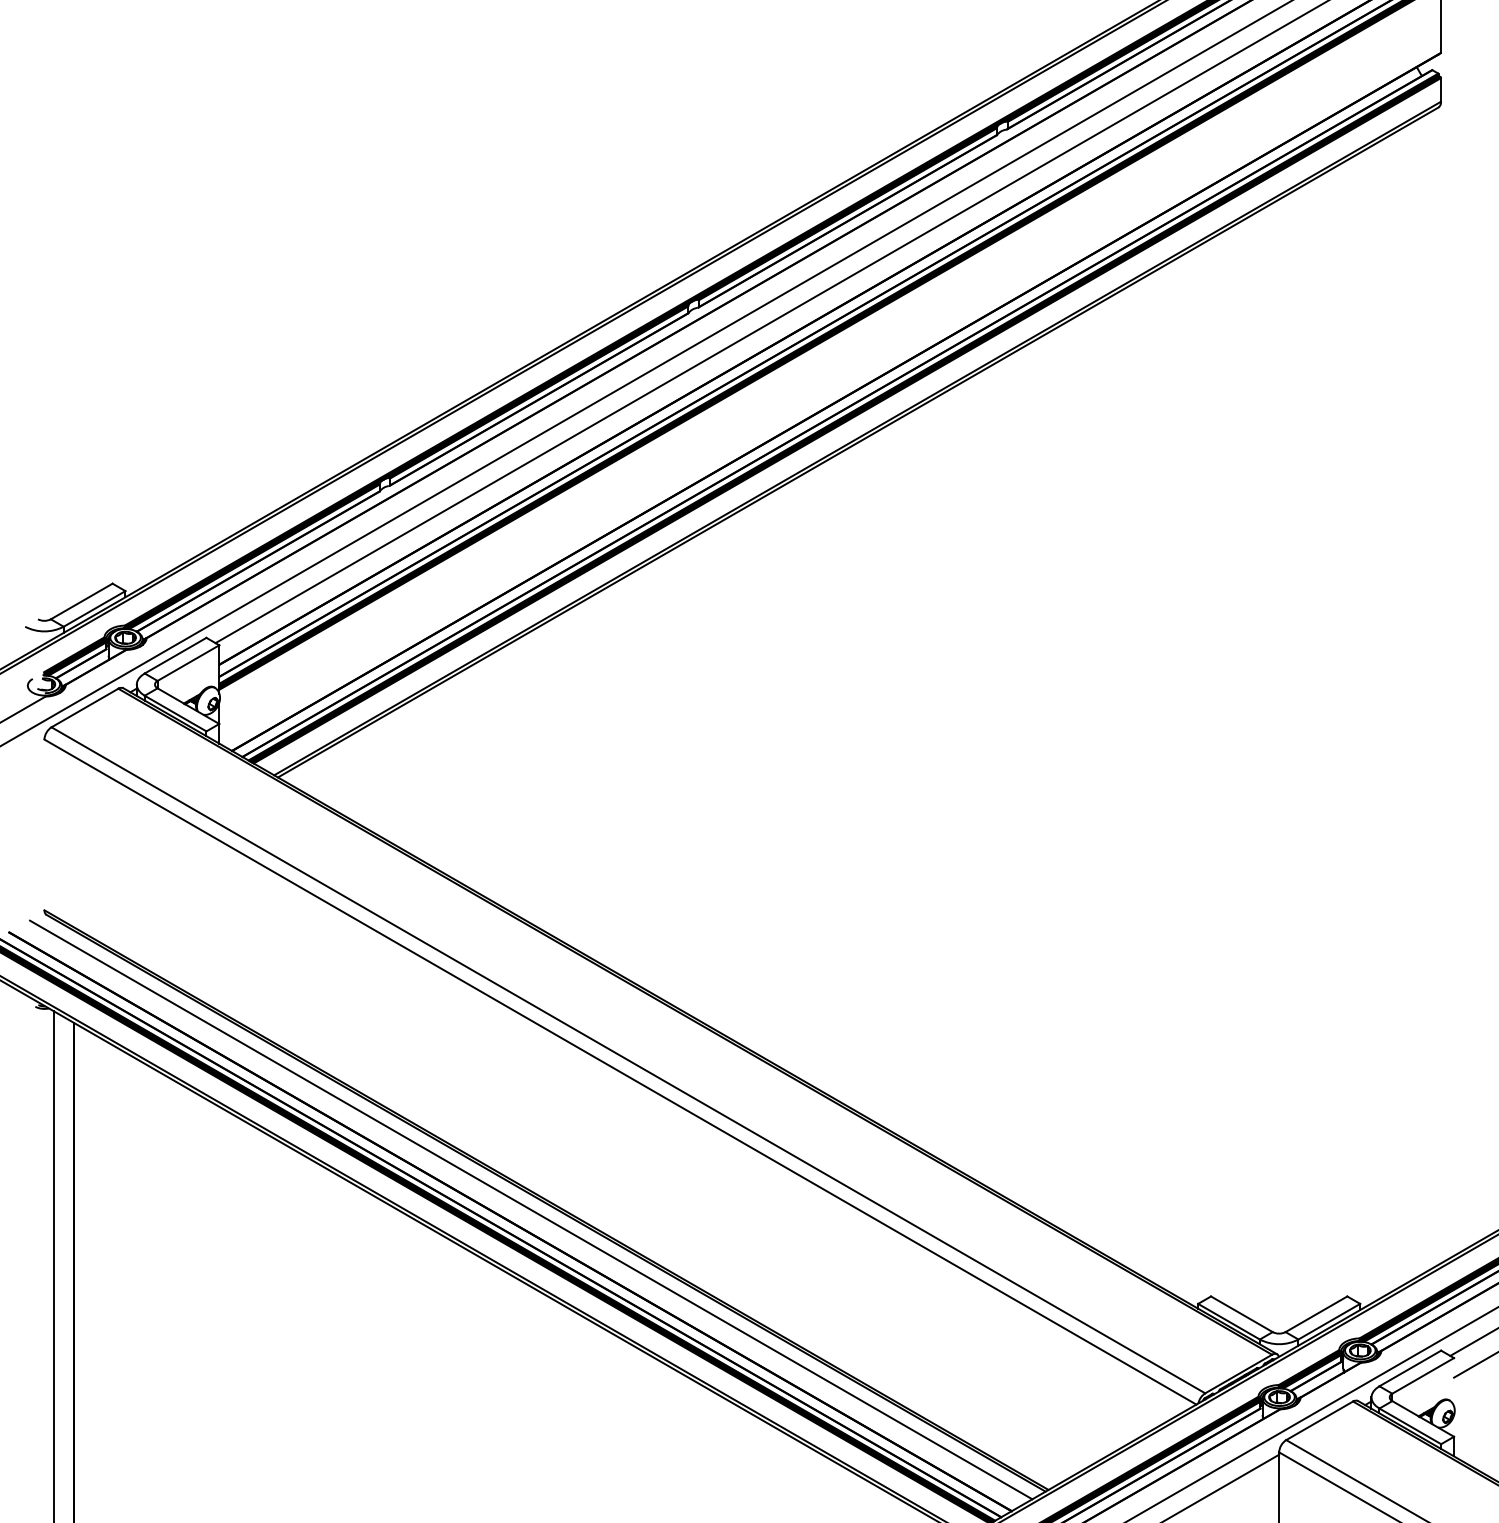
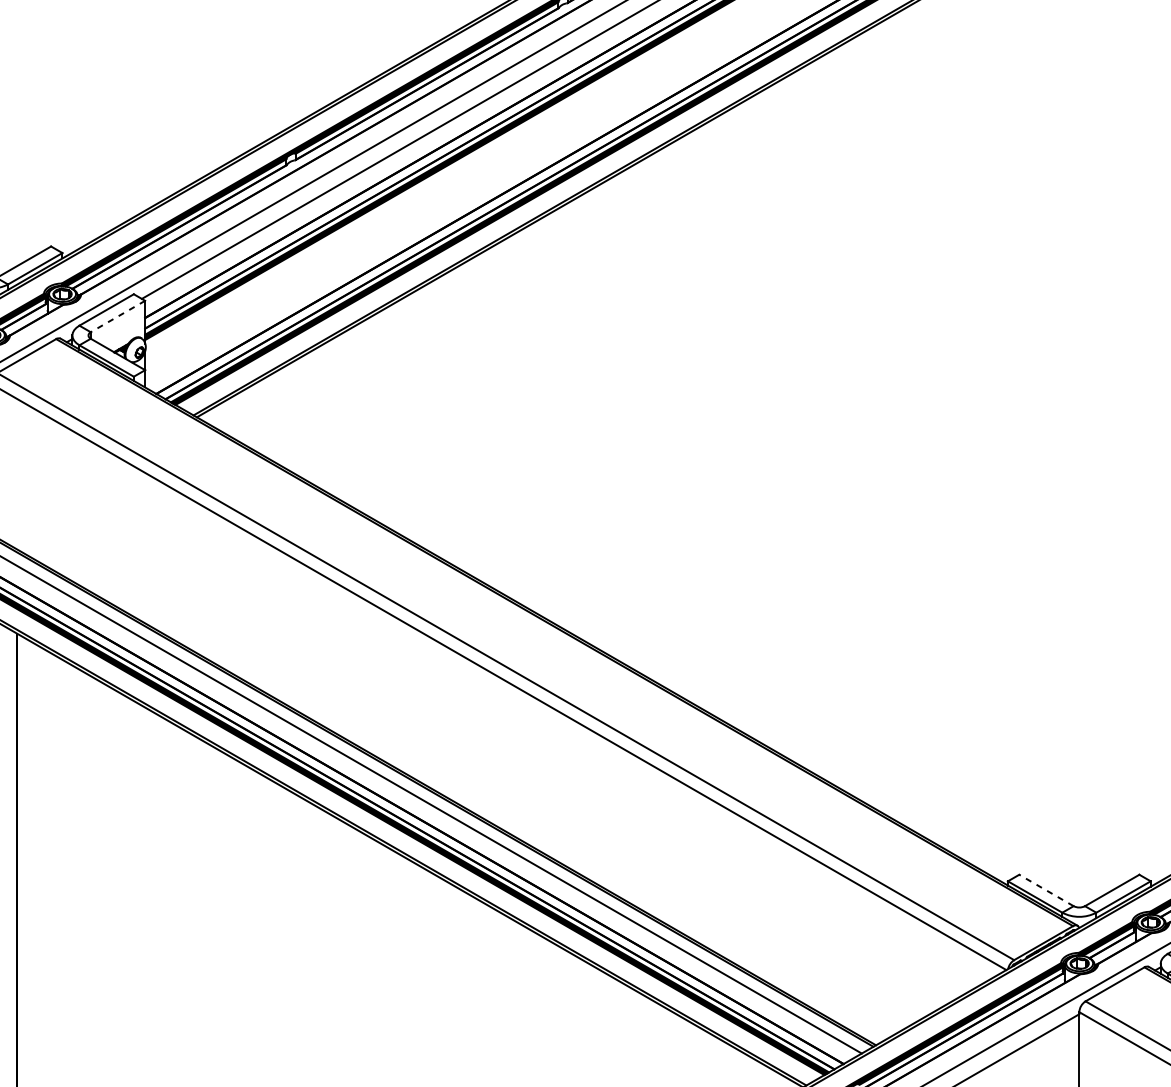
line: (188, 663) -> (118, 316), solid -> dashed
line: (1241, 1314) -> (1046, 890), solid -> dashed

